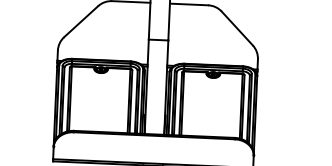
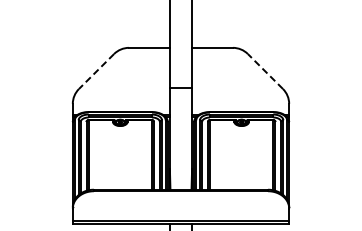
line: (81, 21) -> (96, 71), solid -> dashed
line: (237, 28) -> (265, 71), solid -> dashed

